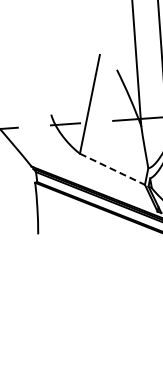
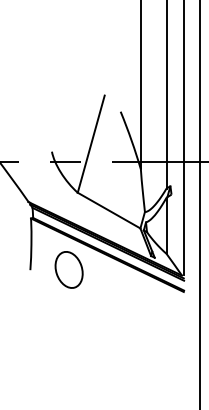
line: (112, 169) -> (109, 210), dashed -> solid
part: (76, 230) -> (68, 269), added

